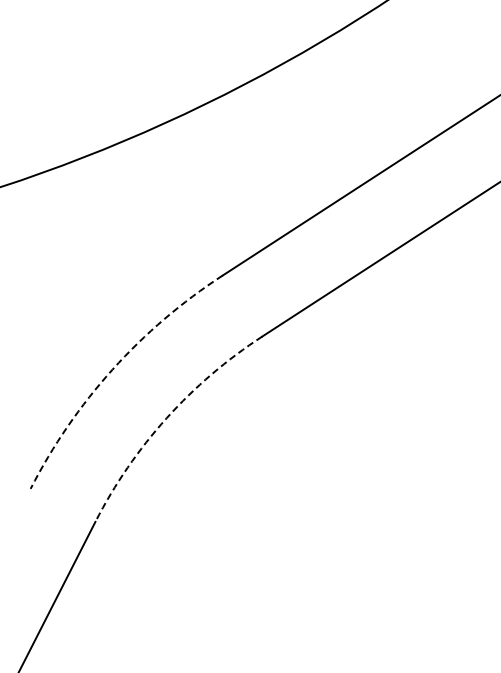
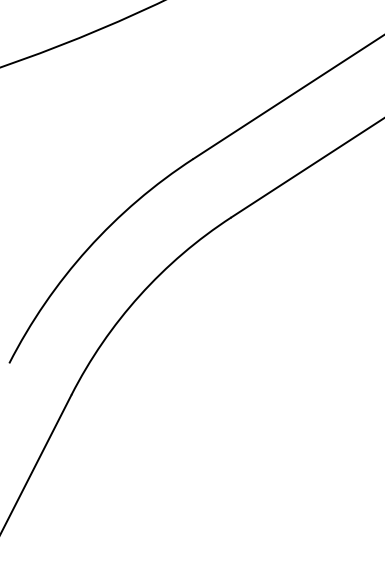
arc: (112, 369) -> (87, 248), dashed -> solid
arc: (166, 418) -> (139, 295), dashed -> solid

